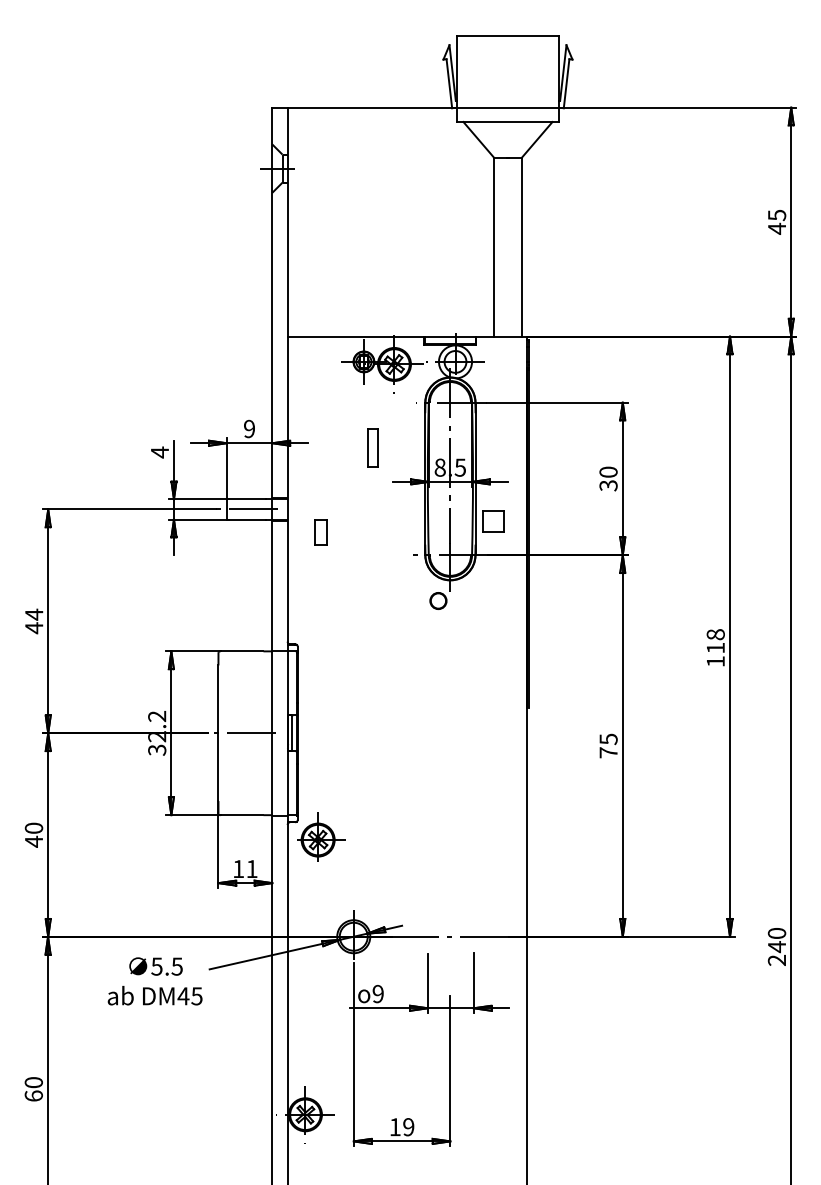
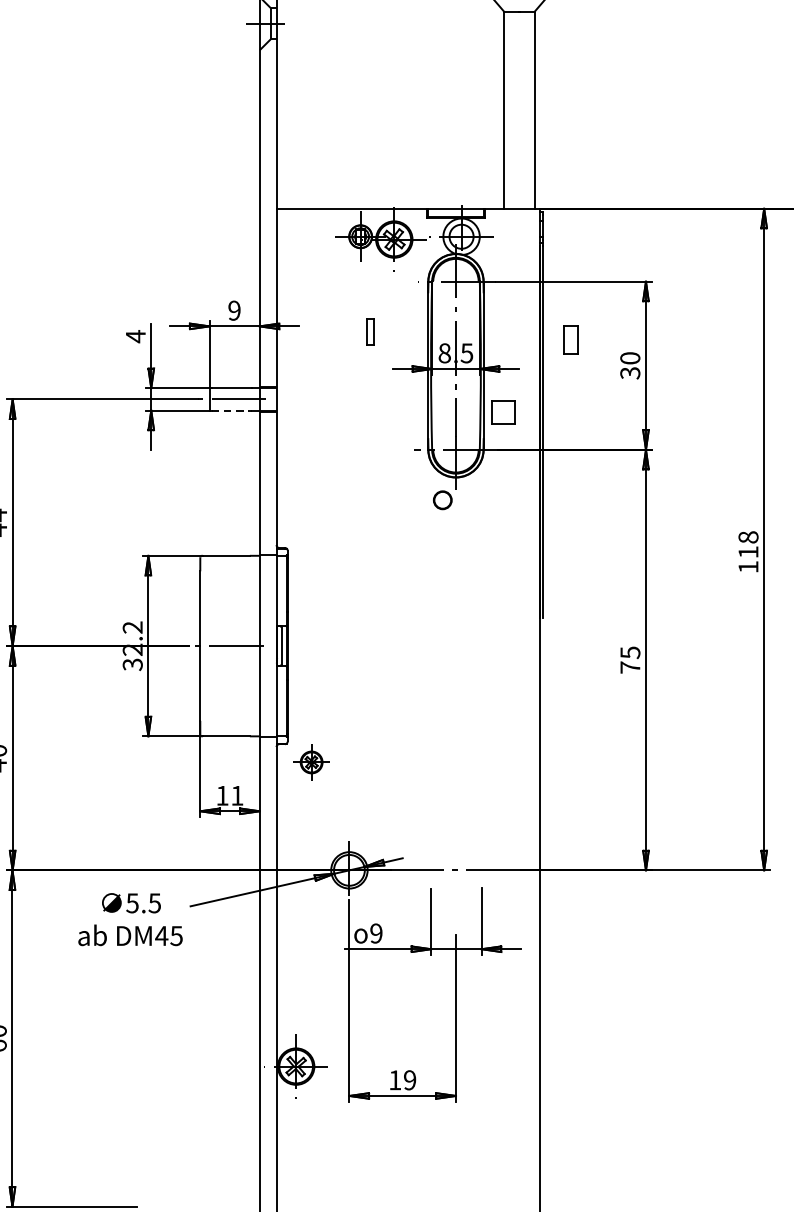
part: (372, 447) -> (370, 331), size x0.6
line: (247, 519) -> (232, 410), solid -> dashed
part: (320, 532) -> (570, 339), moved
part: (321, 836) -> (313, 759), size x0.6

